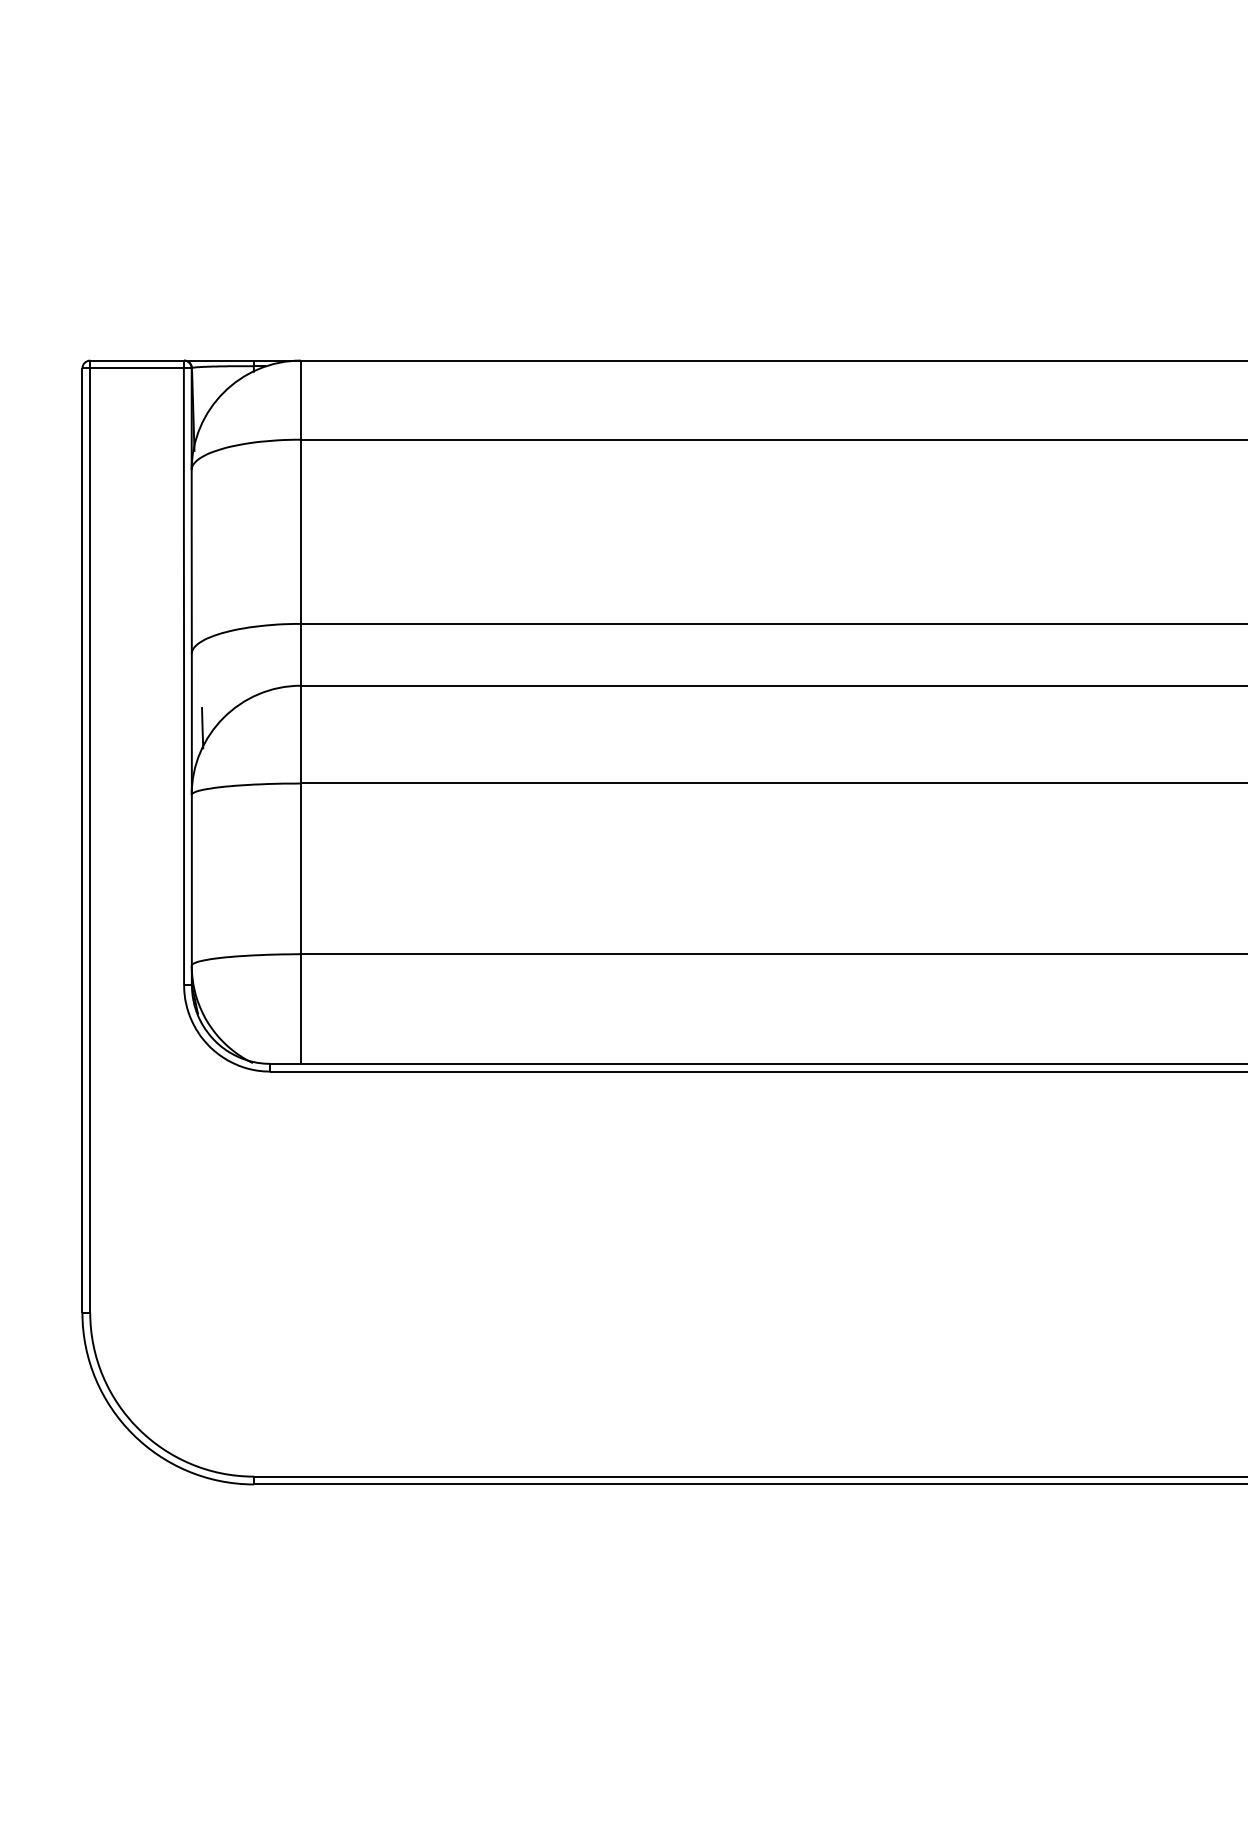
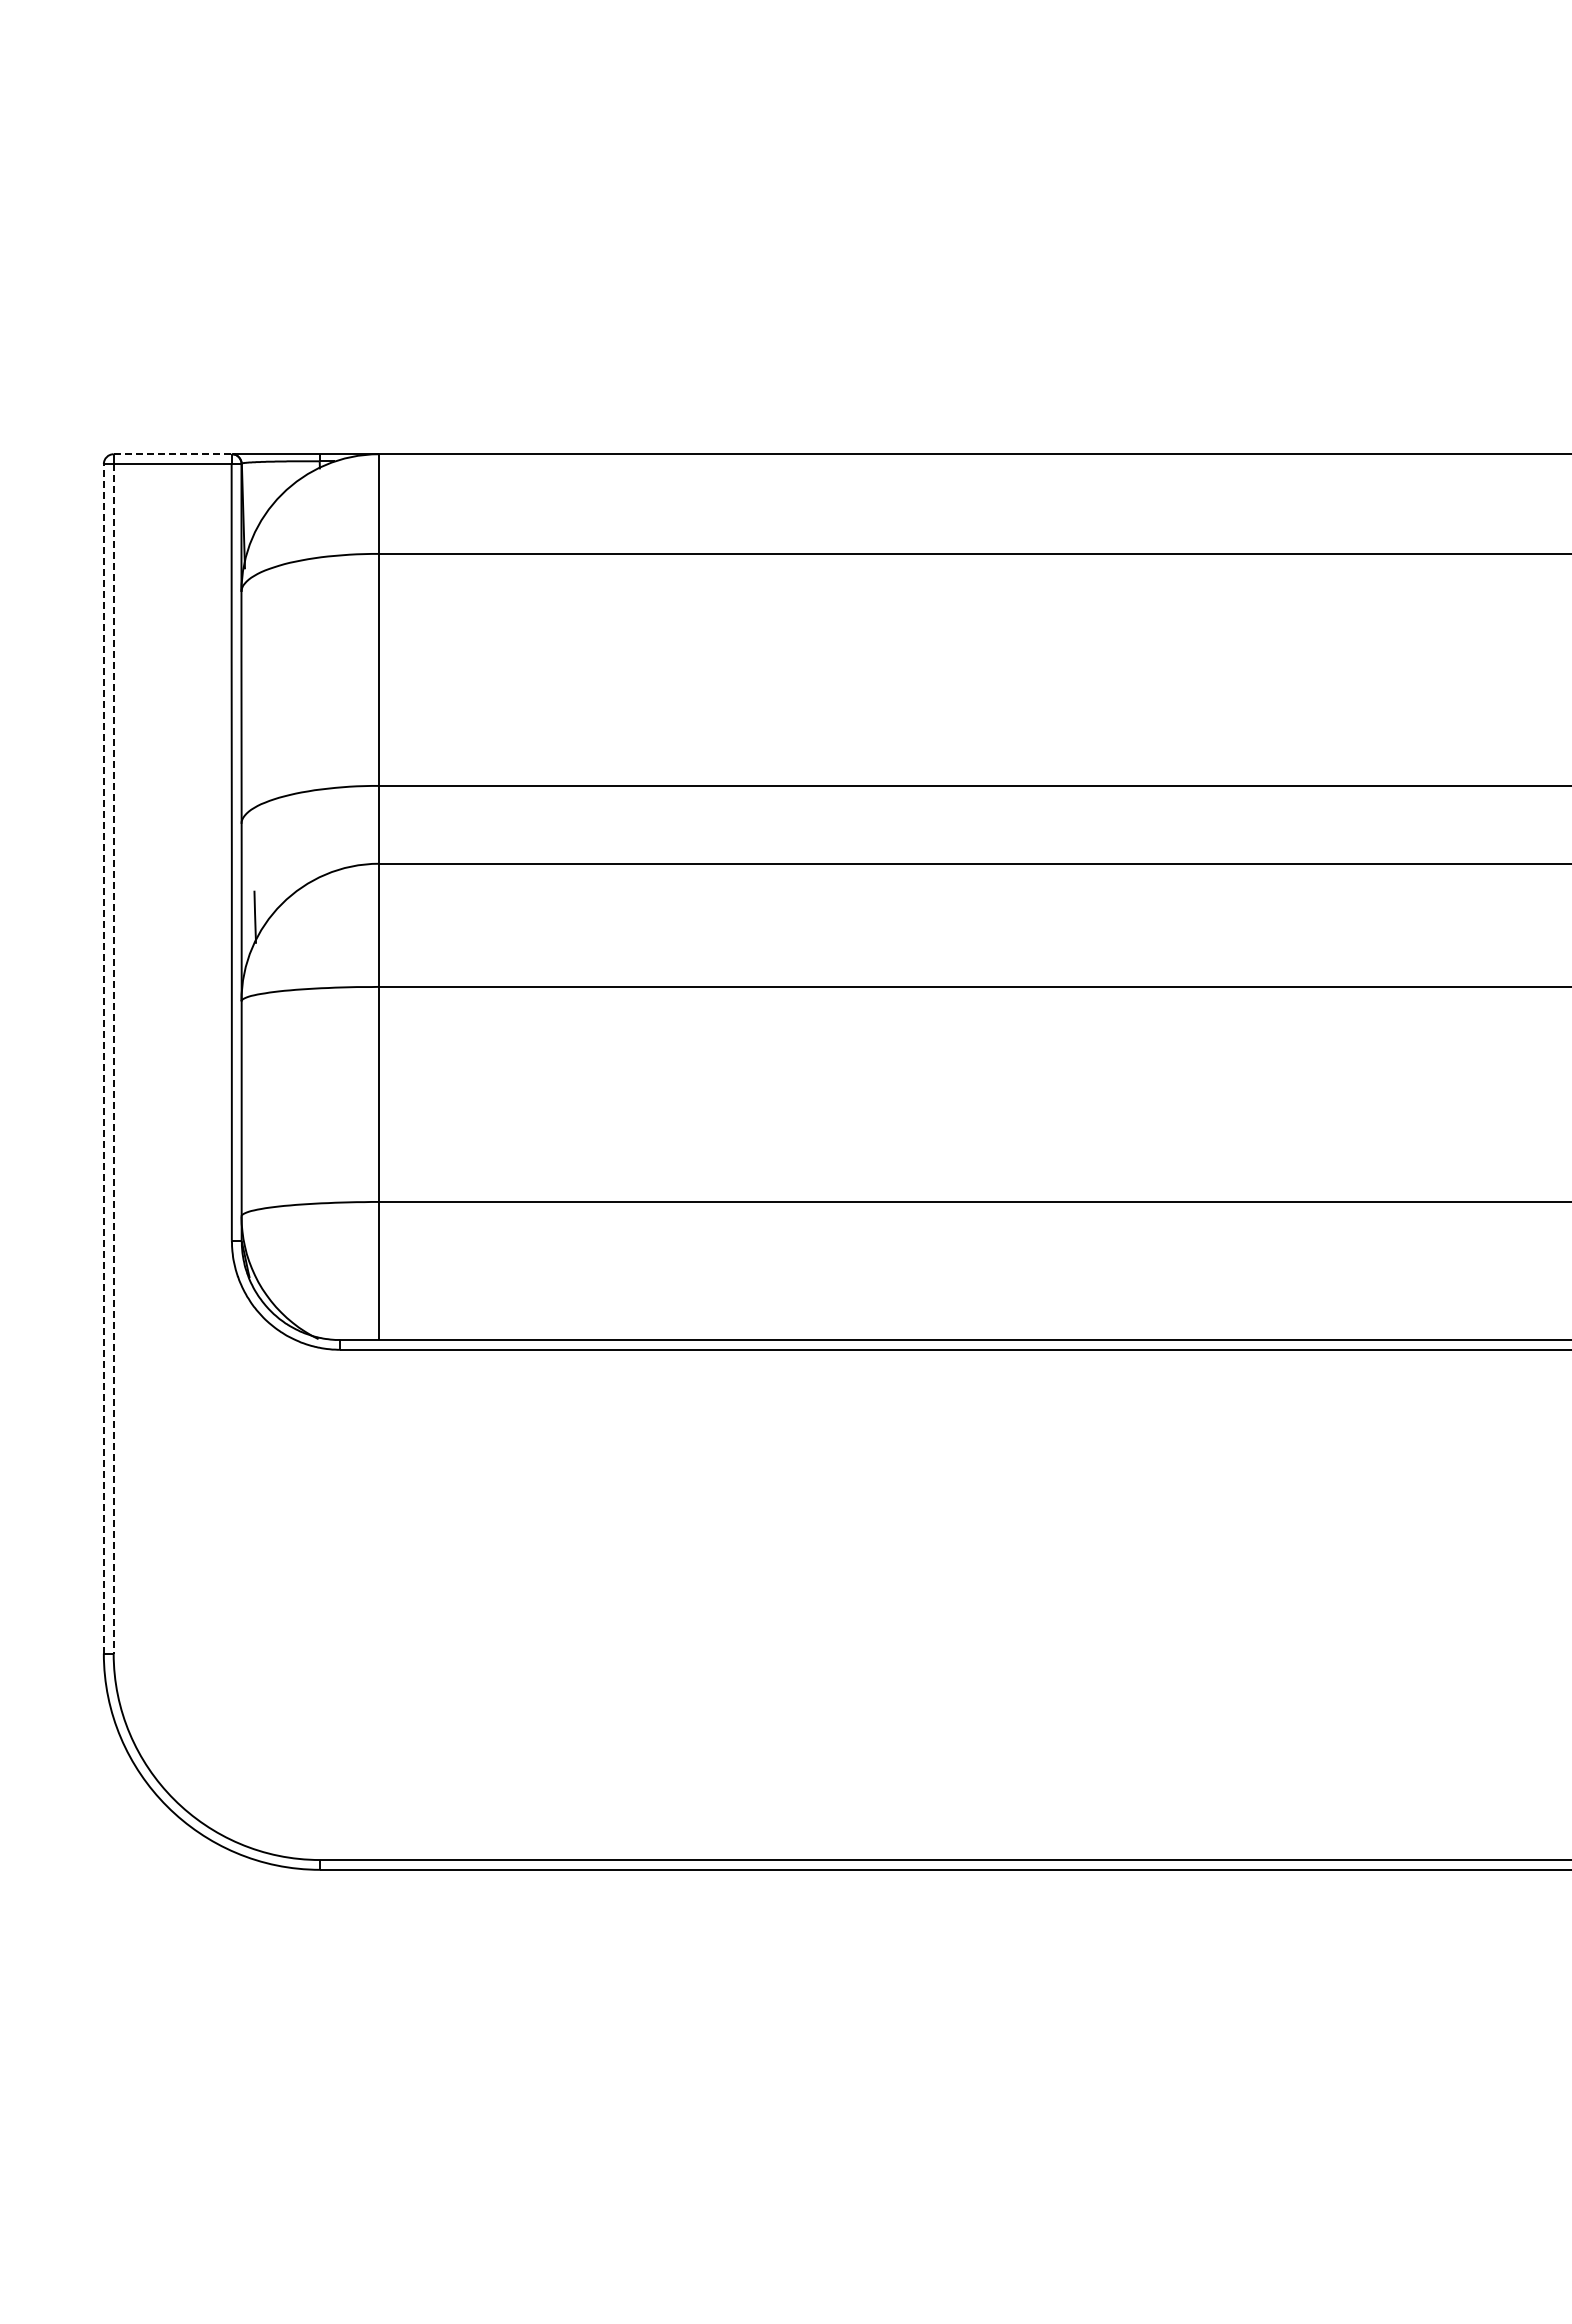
line: (136, 360) -> (172, 454), solid -> dashed
line: (82, 840) -> (103, 1058), solid -> dashed
line: (90, 840) -> (113, 1058), solid -> dashed

